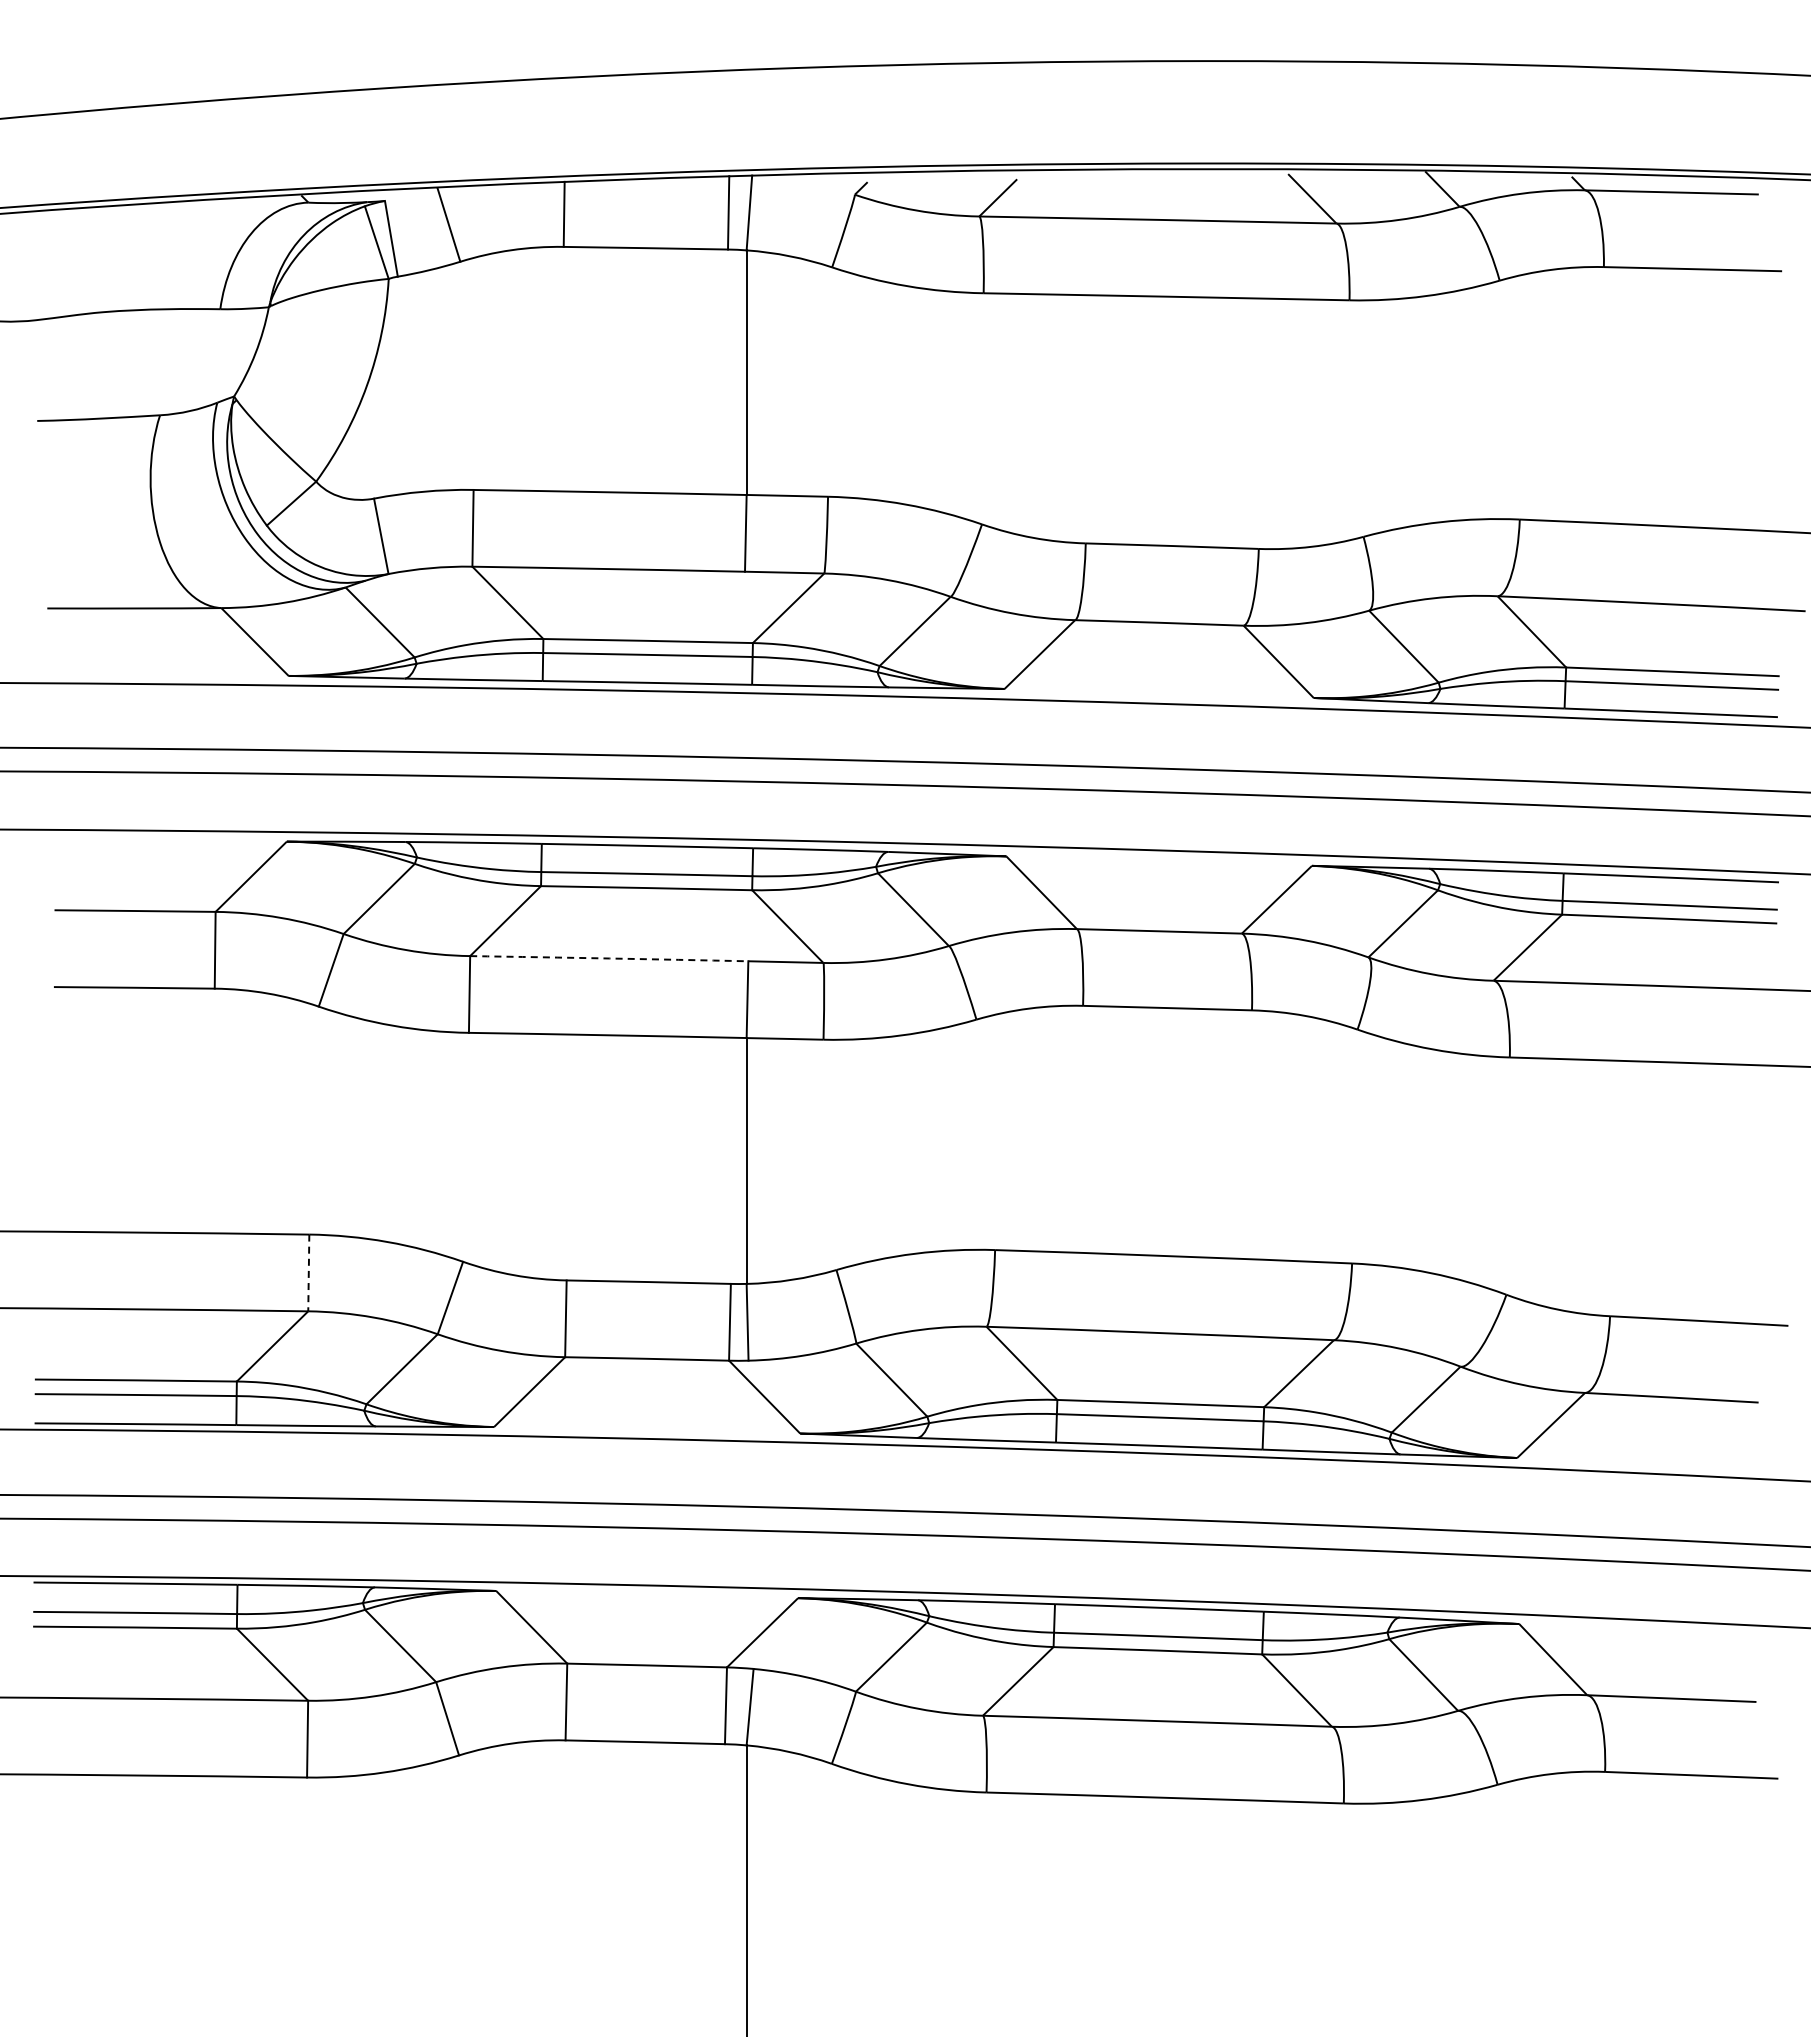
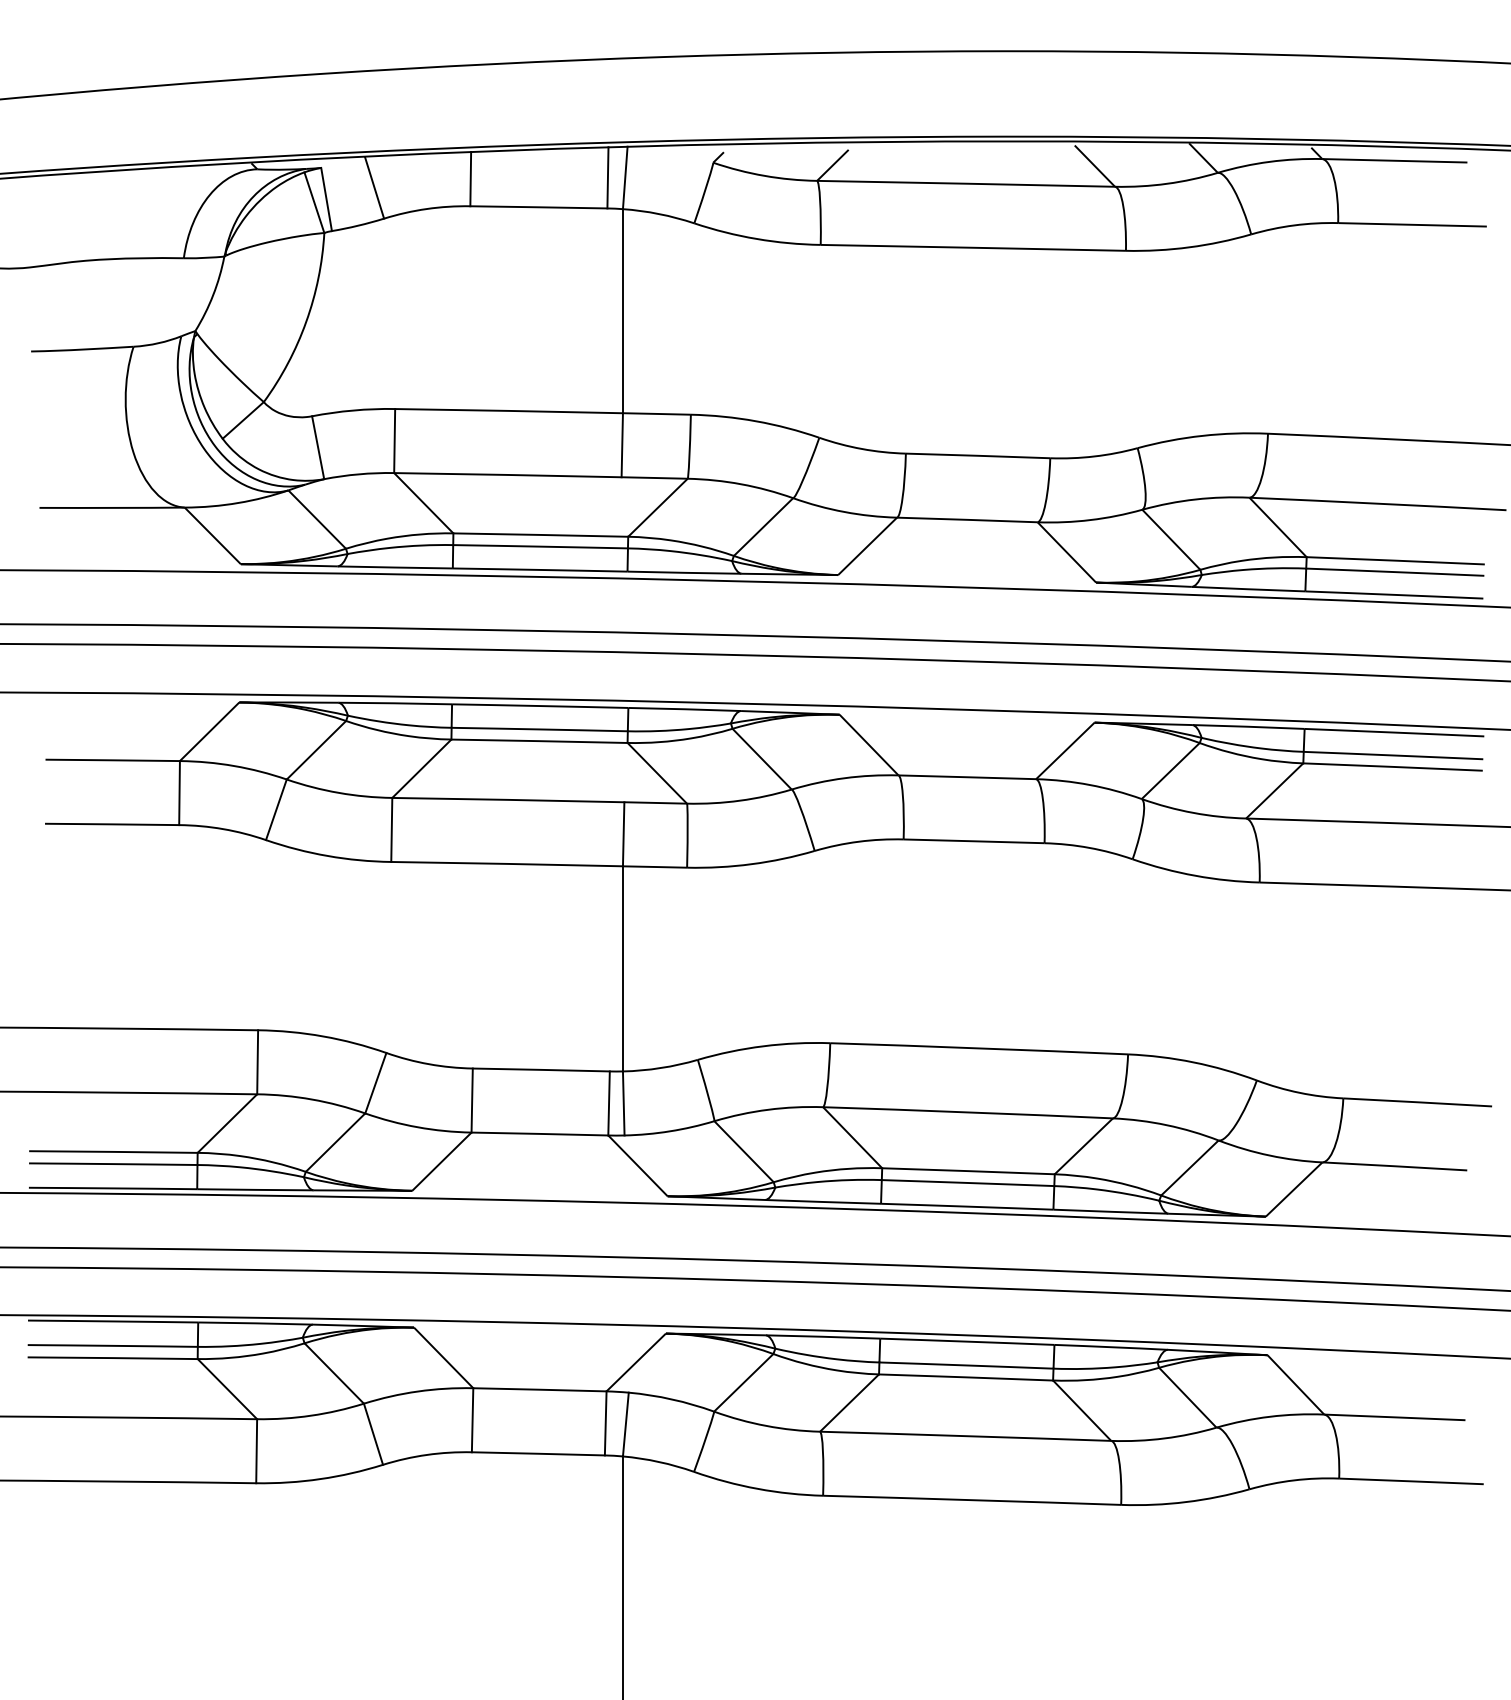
arc: (609, 958) -> (508, 799), dashed -> solid
line: (308, 1273) -> (257, 1062), dashed -> solid

